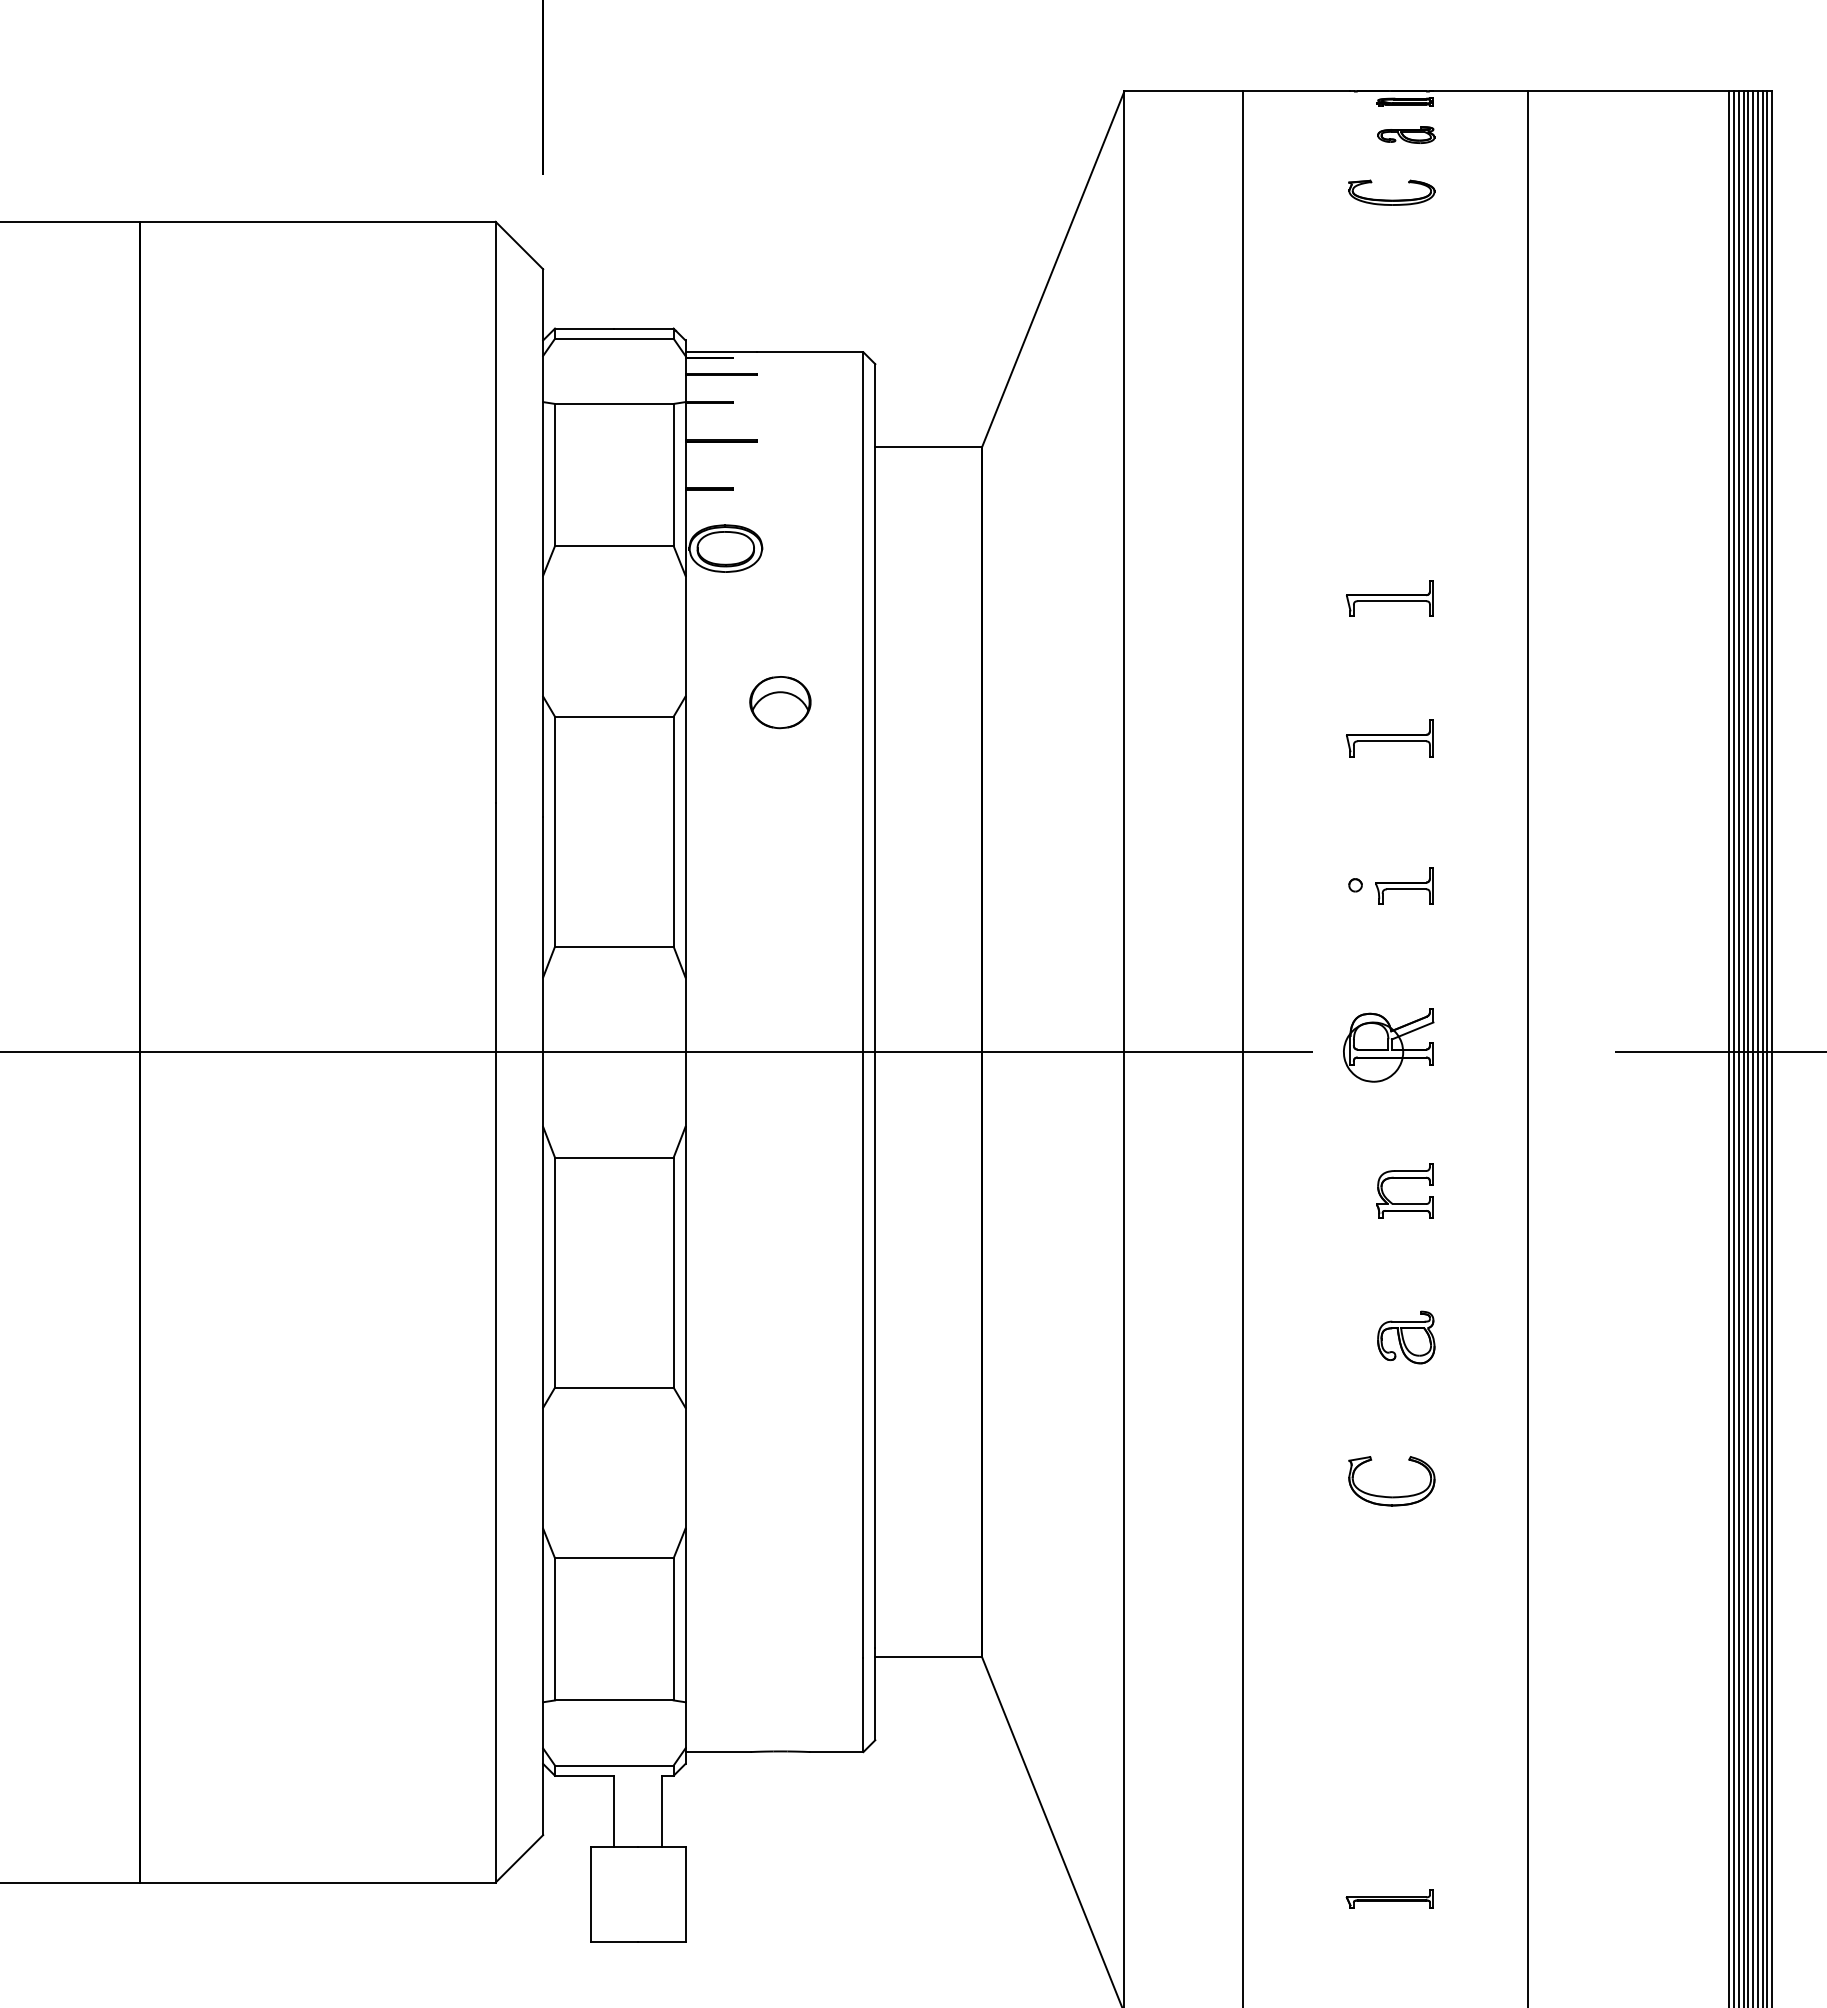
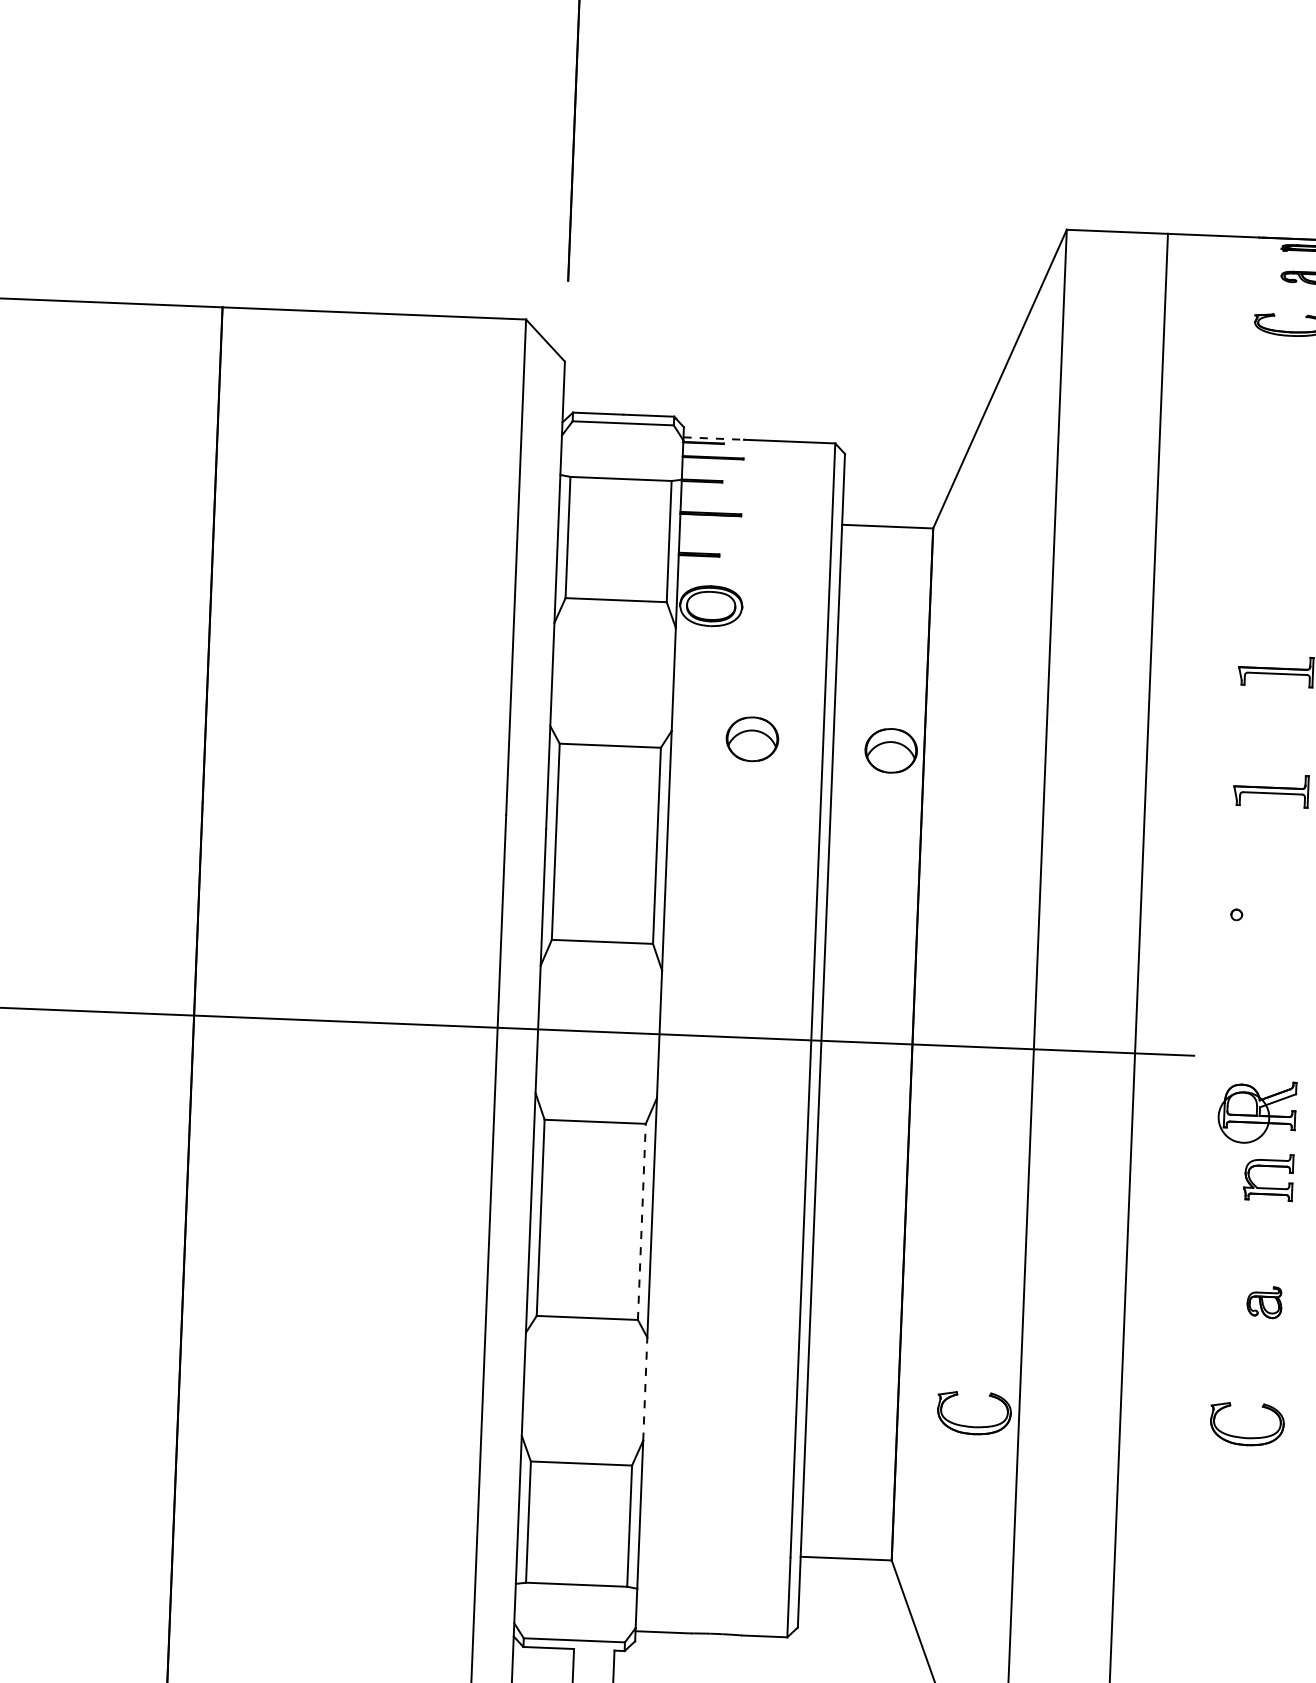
line: (721, 352) -> (714, 438), solid -> dashed
part: (943, 709) -> (891, 750), added
part: (1404, 885) -> (1278, 916), removed
part: (1388, 1045) -> (1256, 1112), moved
line: (673, 1272) -> (641, 1221), solid -> dashed
part: (1406, 1337) -> (1264, 1302), size x0.7
line: (685, 1467) -> (645, 1388), solid -> dashed
part: (1071, 1496) -> (973, 1426), added

